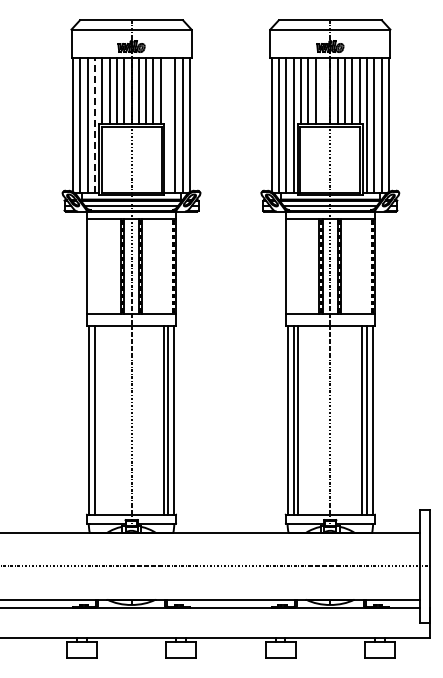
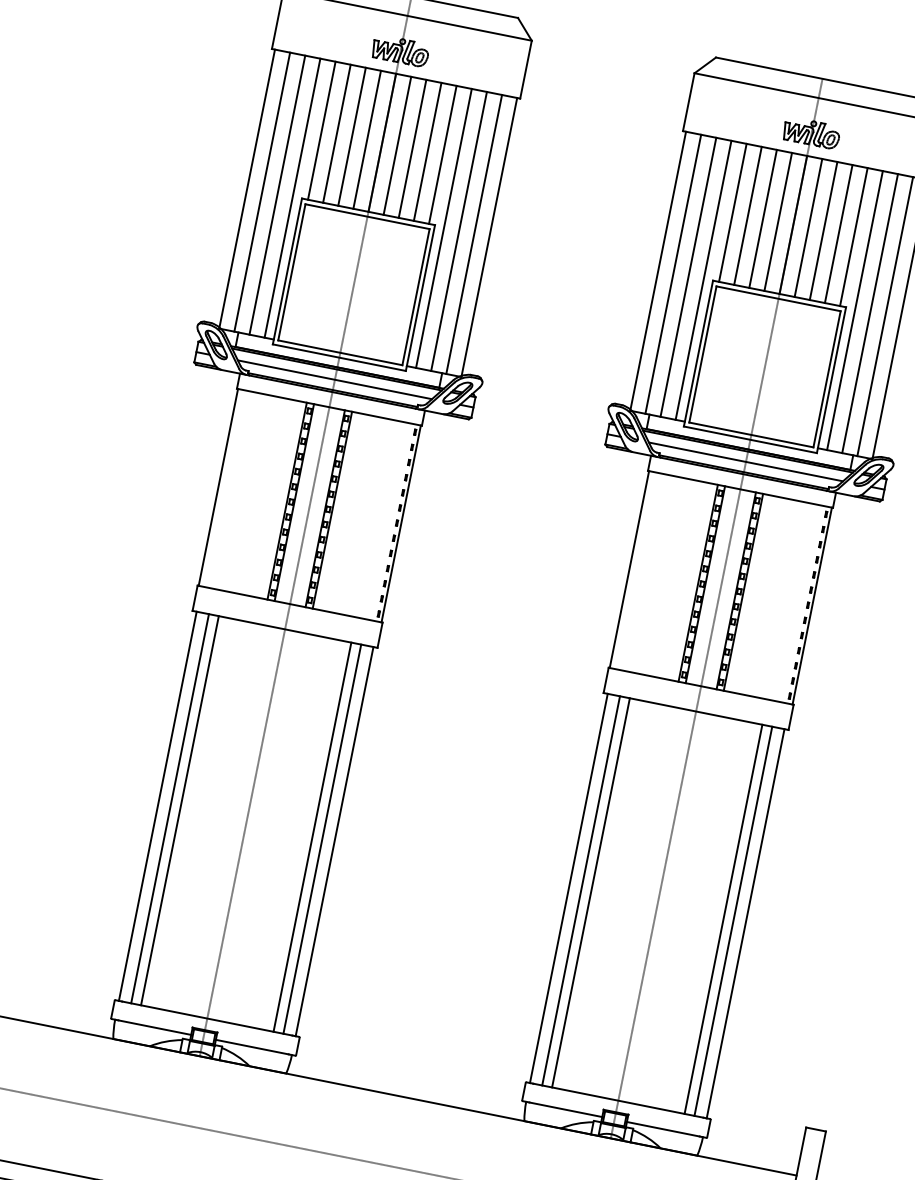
line: (323, 90) -> (779, 221), added
line: (94, 124) -> (291, 196), dashed -> solid
line: (168, 124) -> (444, 227), added
line: (99, 420) -> (179, 810), added

